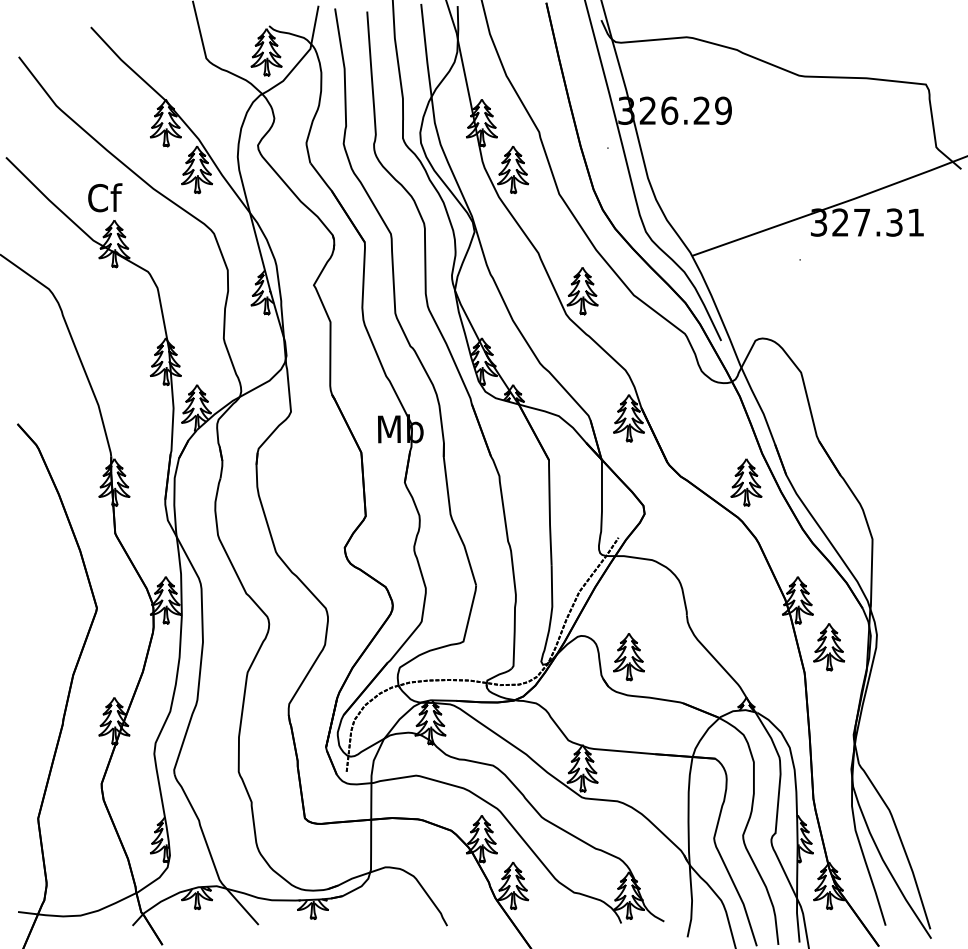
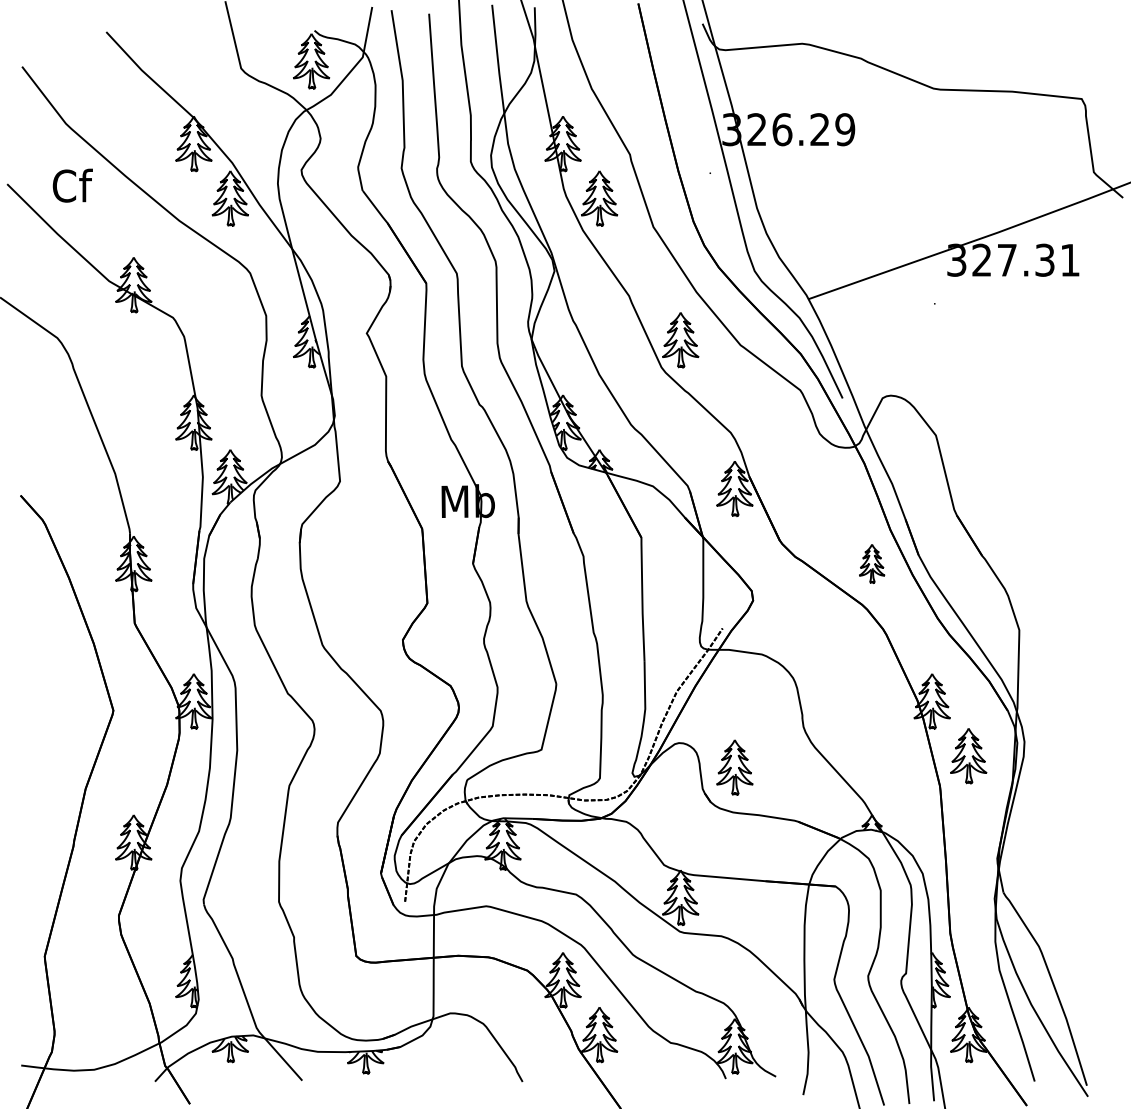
text: (105, 197) -> (73, 185), moved
part: (746, 482) -> (872, 563), size x0.7

